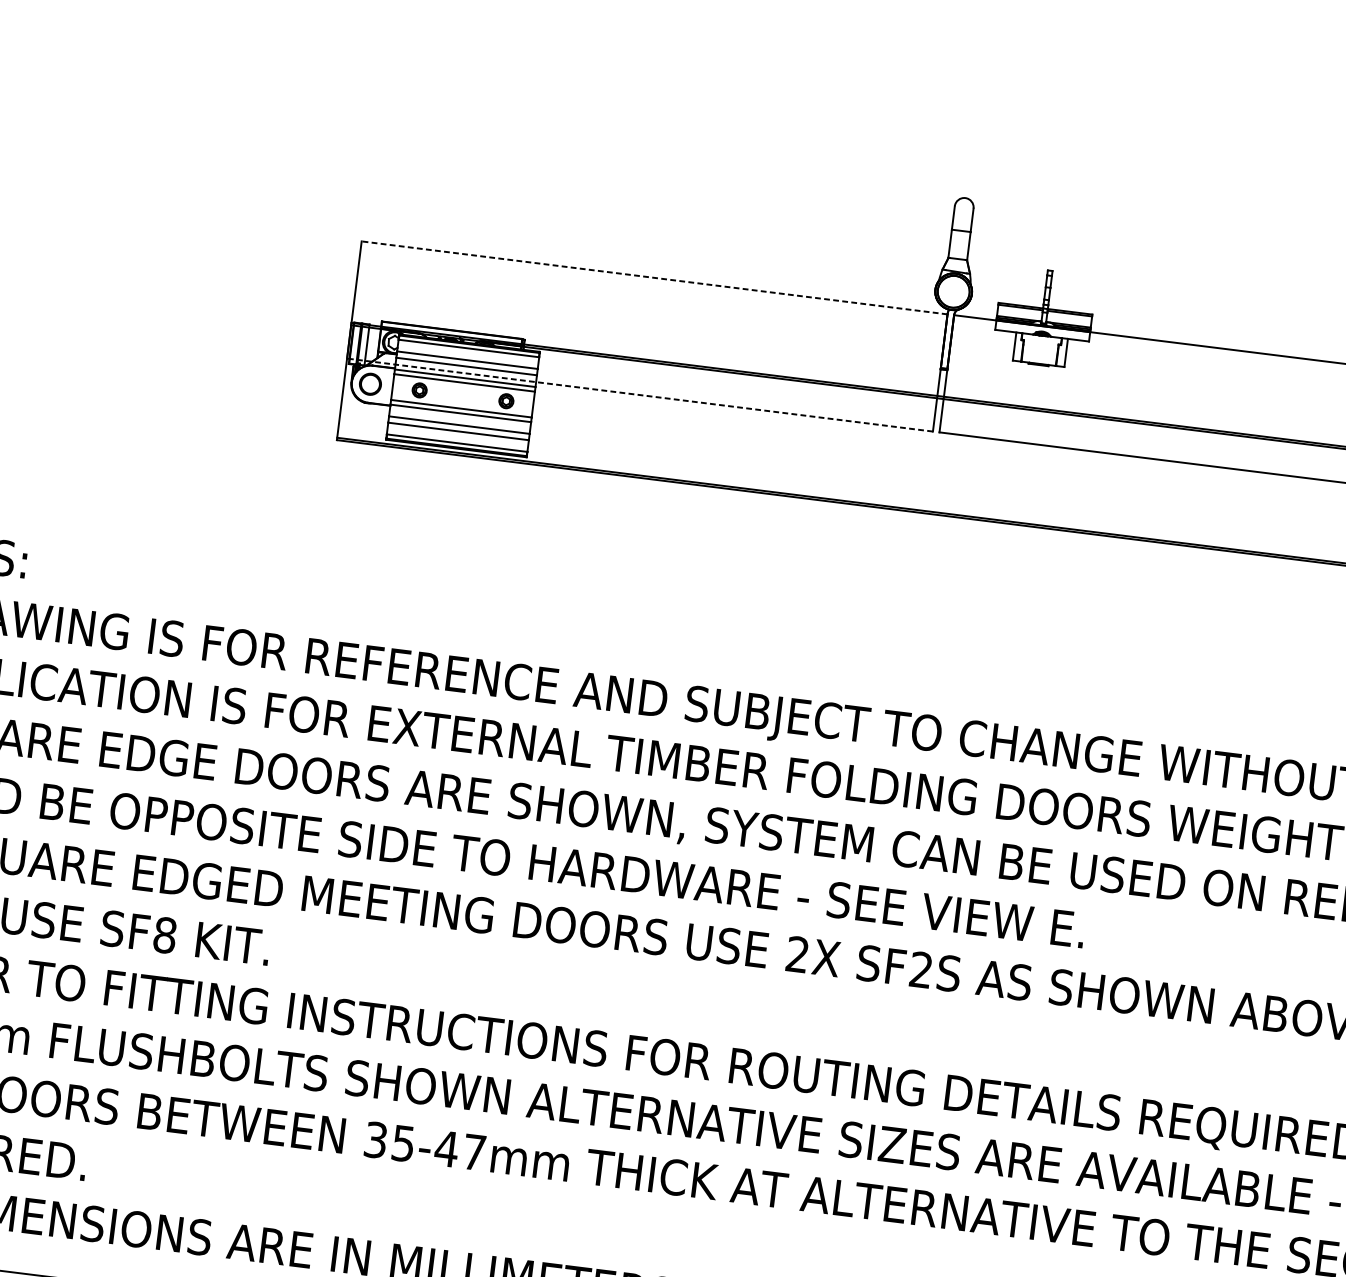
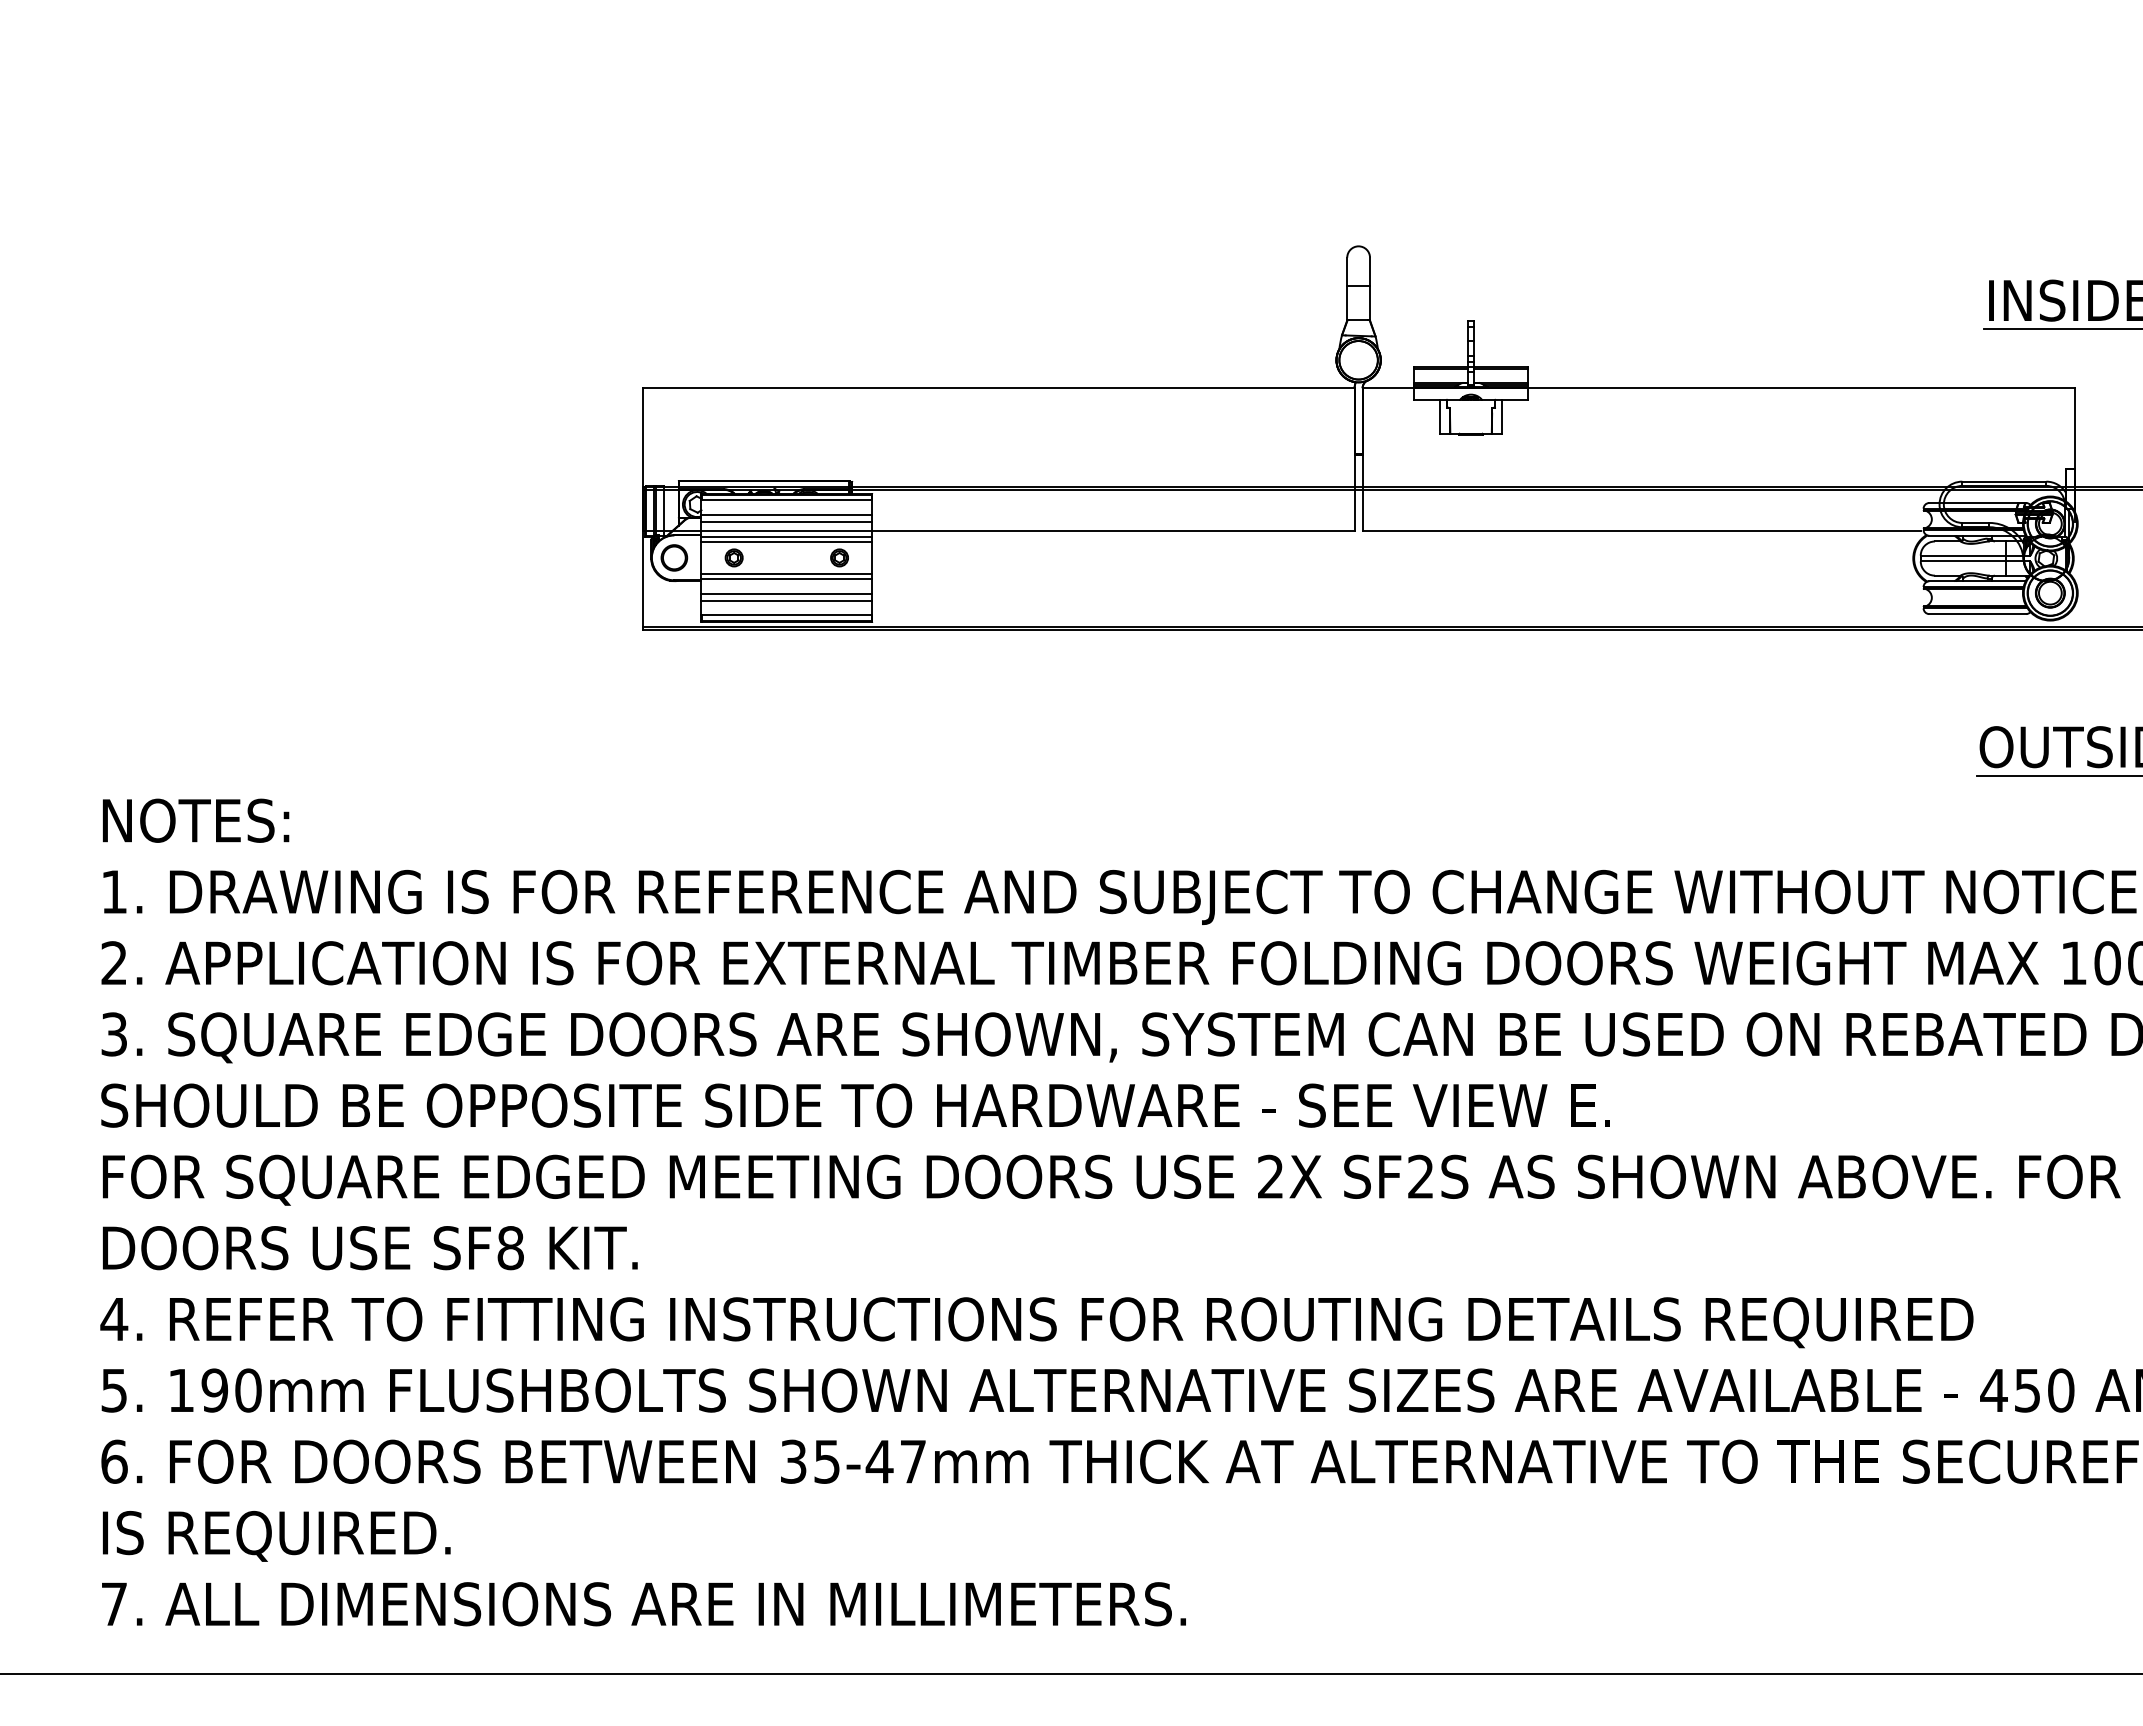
line: (654, 278) -> (998, 388), dashed -> solid
line: (639, 394) -> (998, 530), dashed -> solid

